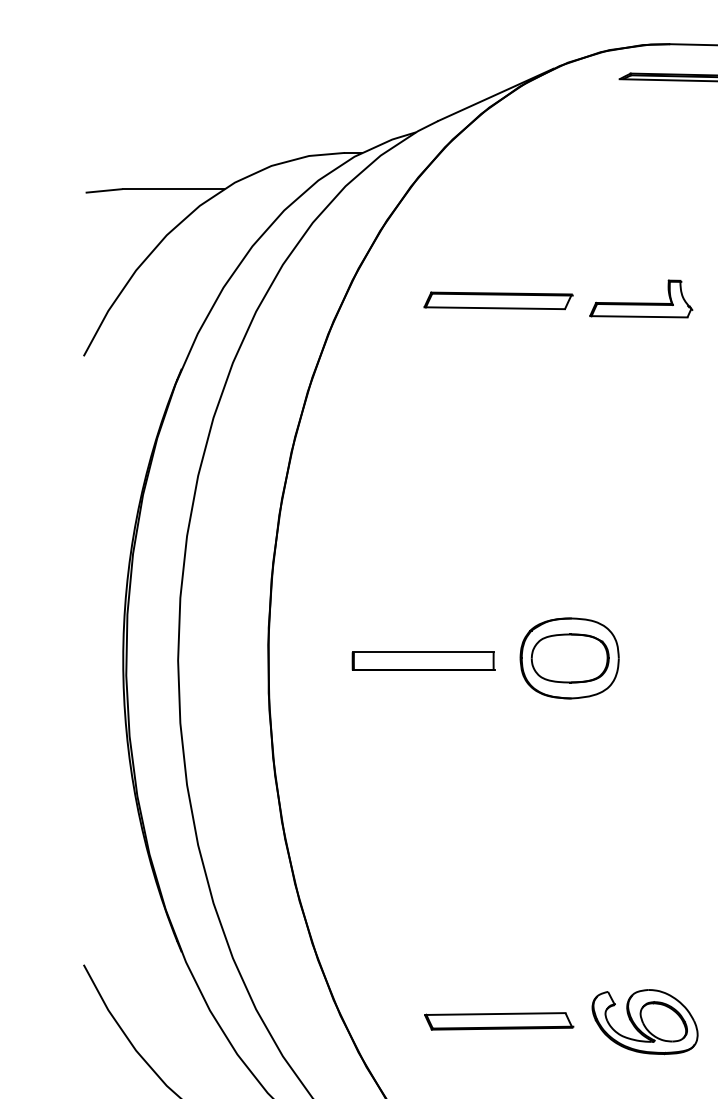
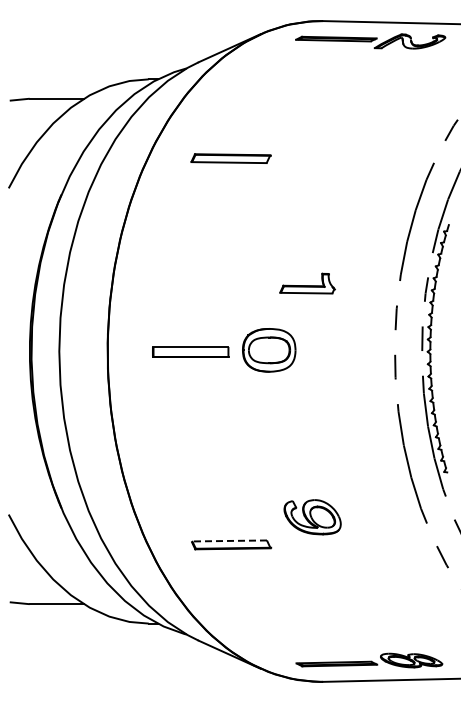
part: (641, 298) -> (307, 283), moved
line: (495, 1013) -> (229, 540), solid -> dashed
part: (644, 1022) -> (312, 517), moved

